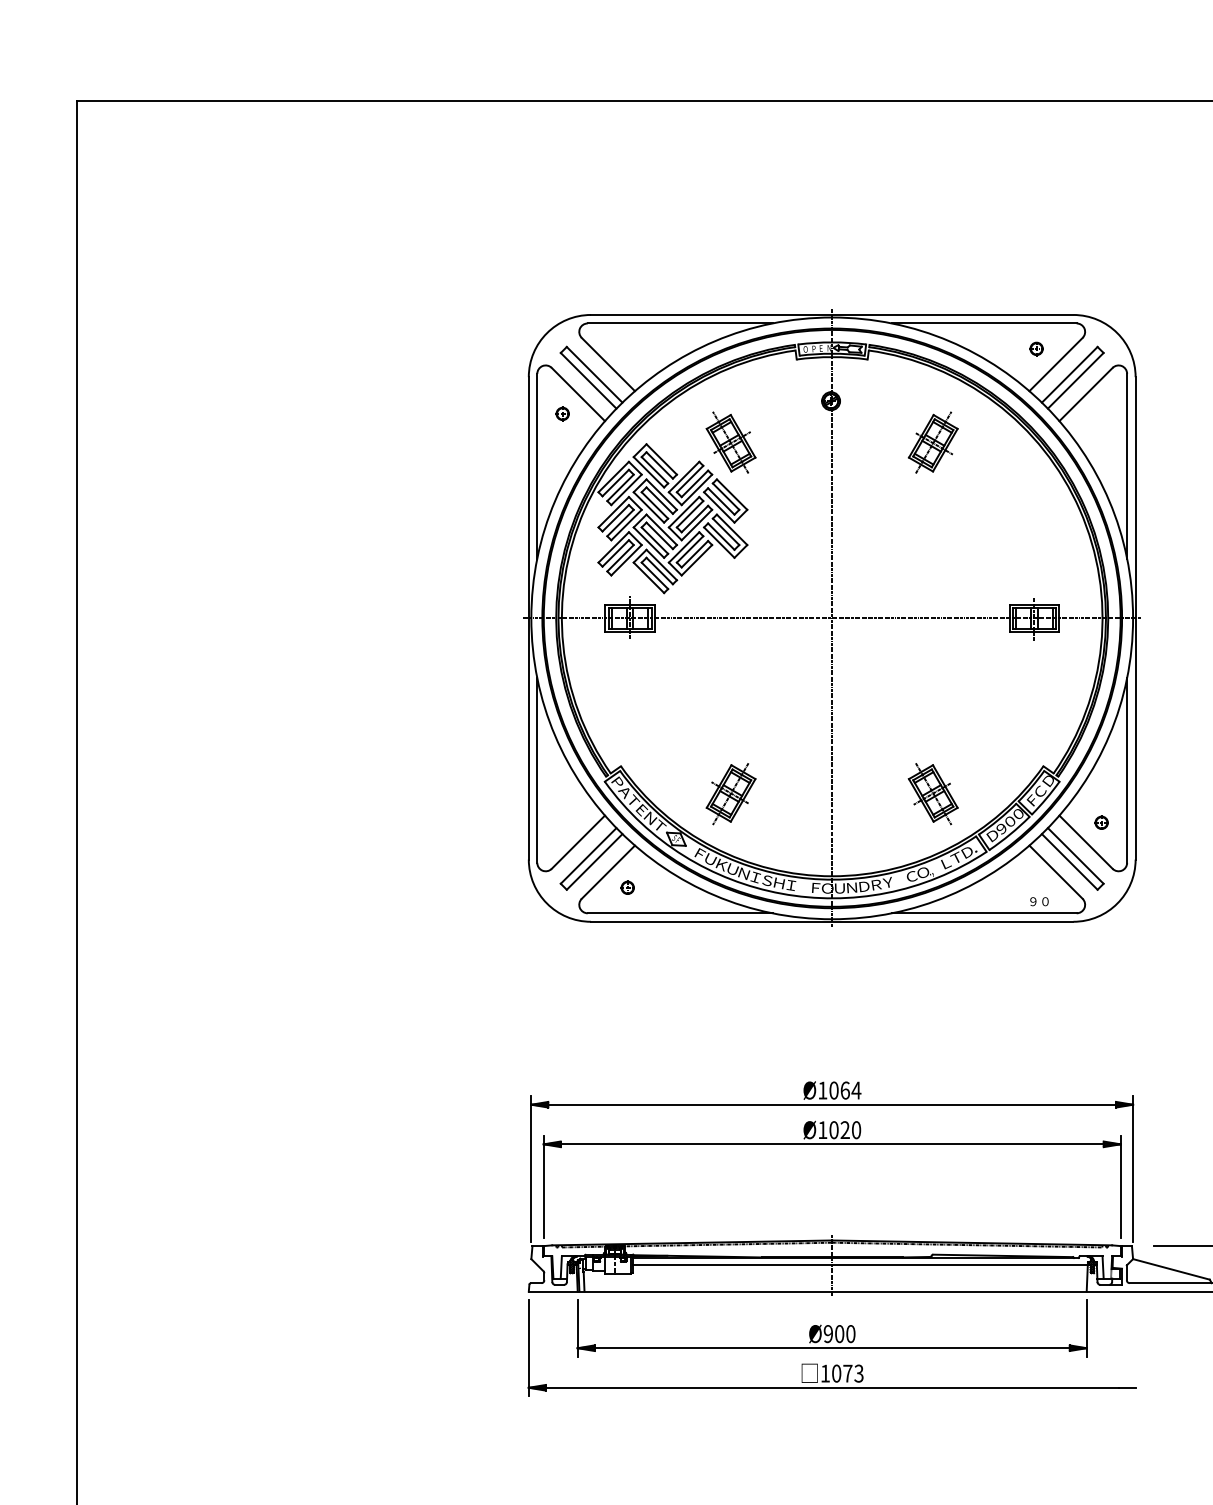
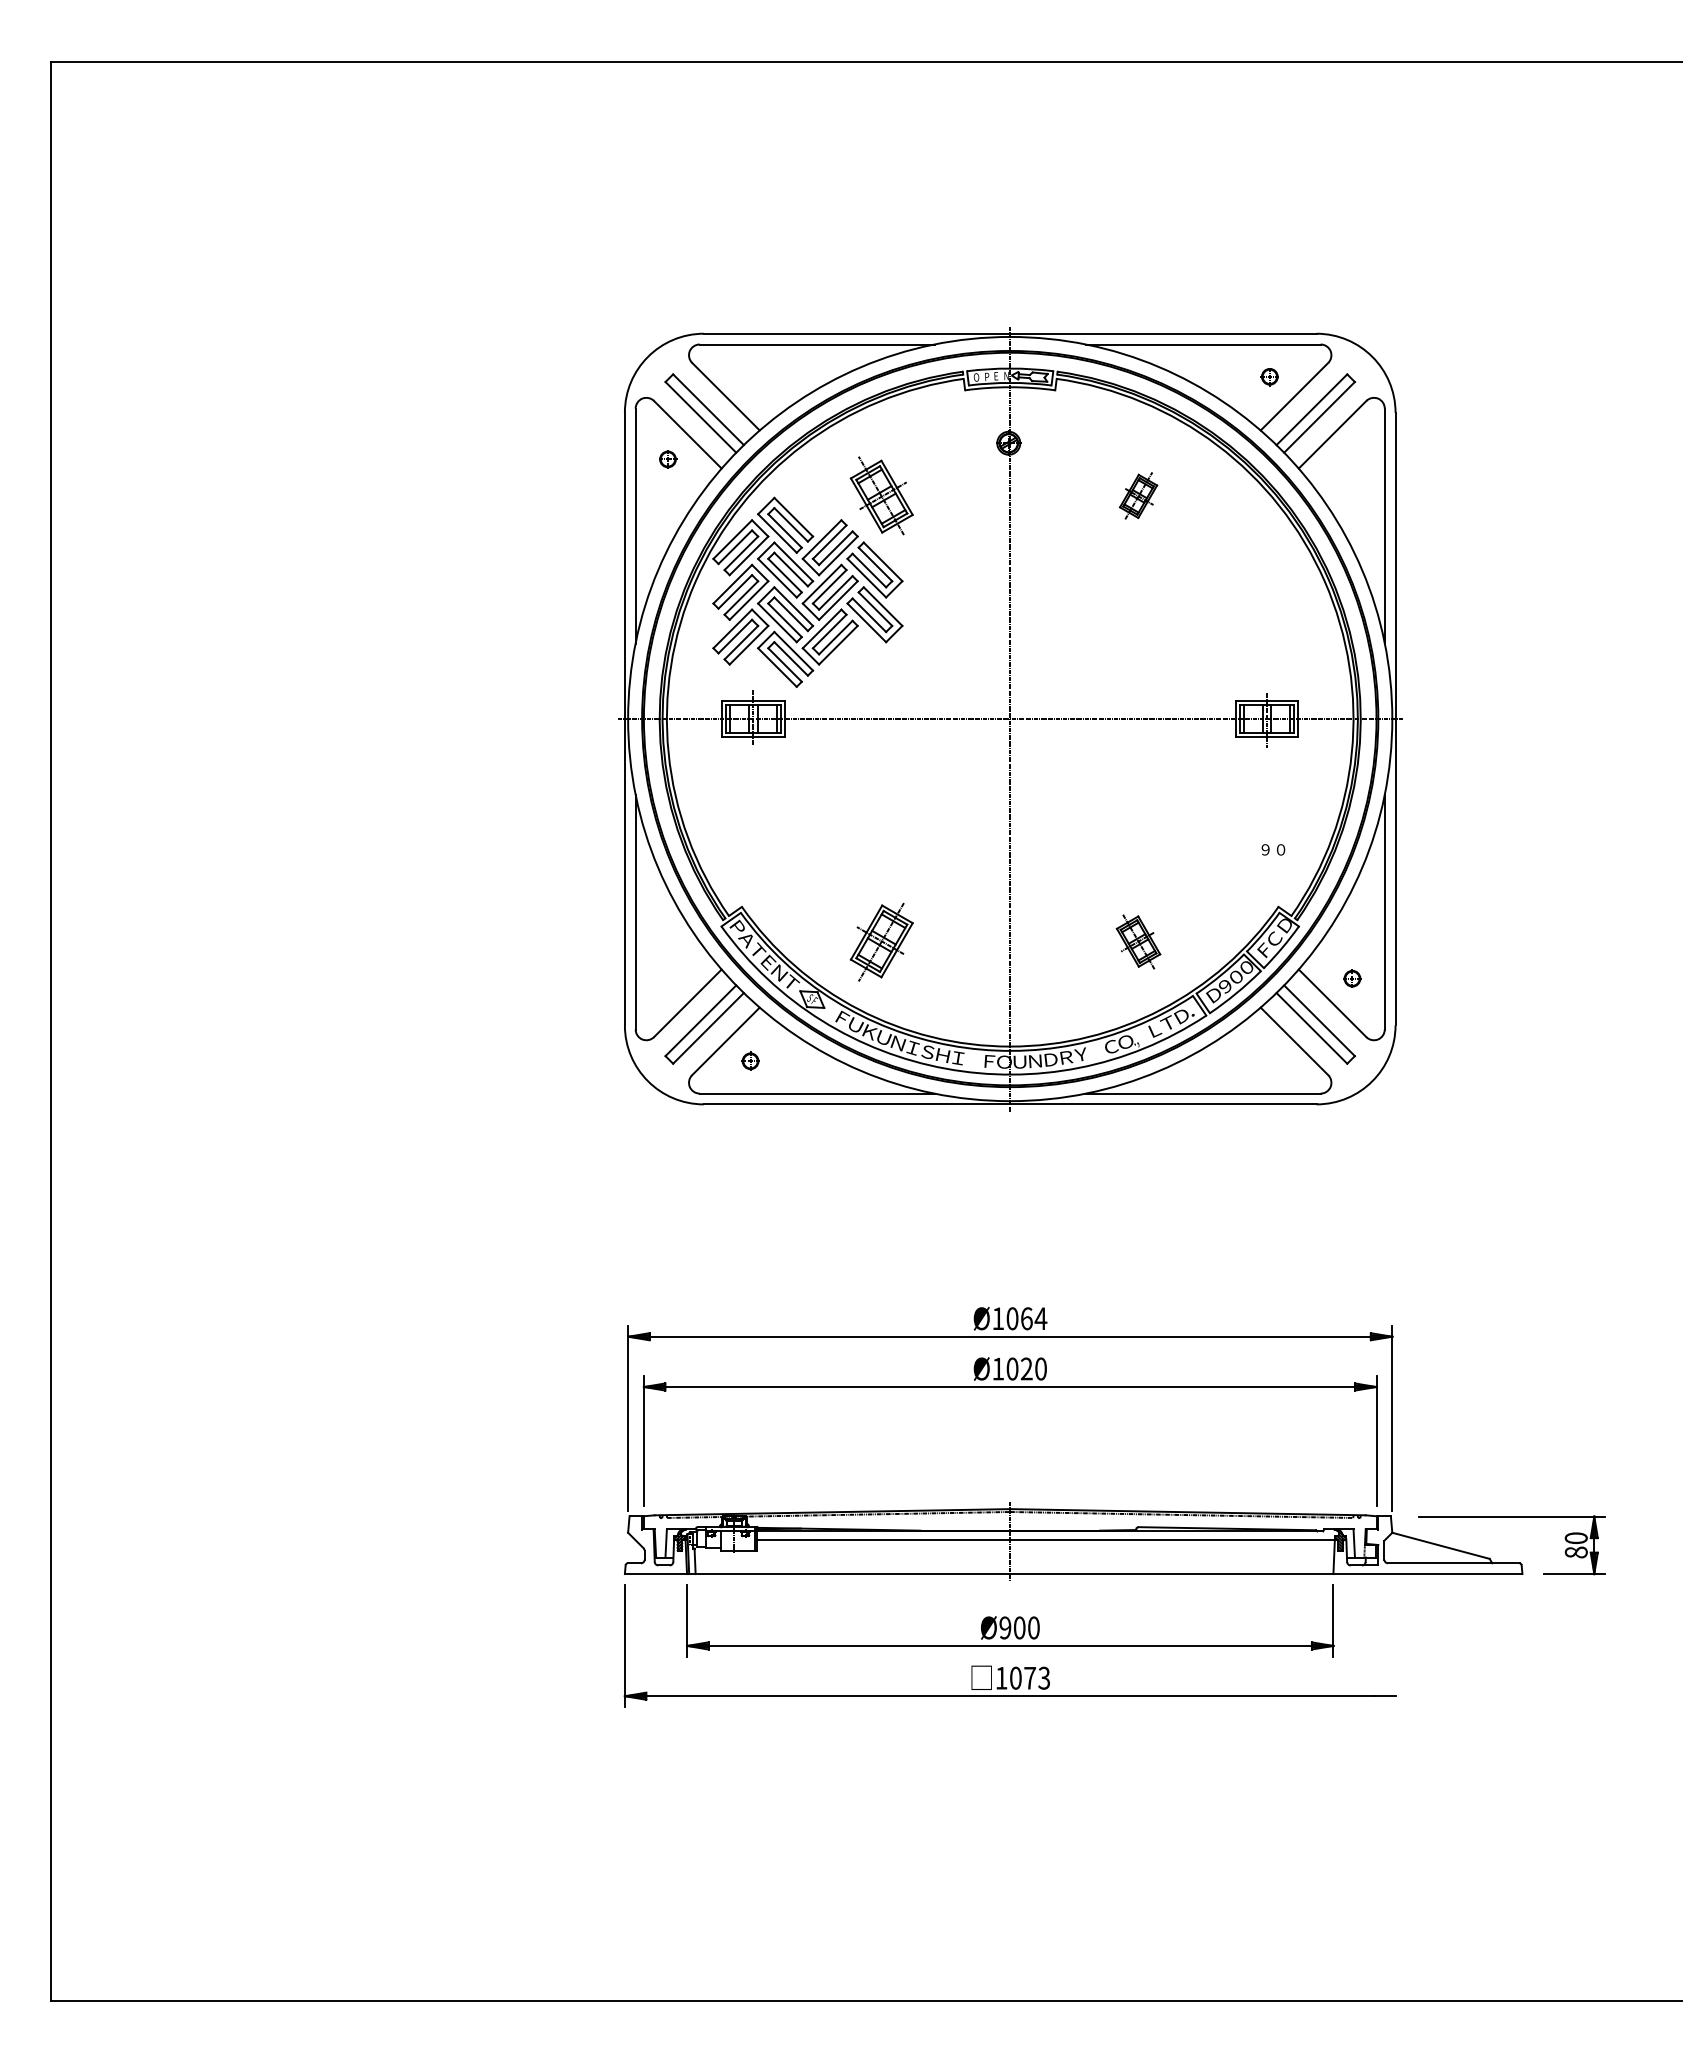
part: (933, 442) -> (1138, 495), size x0.6
part: (933, 793) -> (1138, 941), size x0.7
text: (1039, 901) -> (1273, 849), moved

